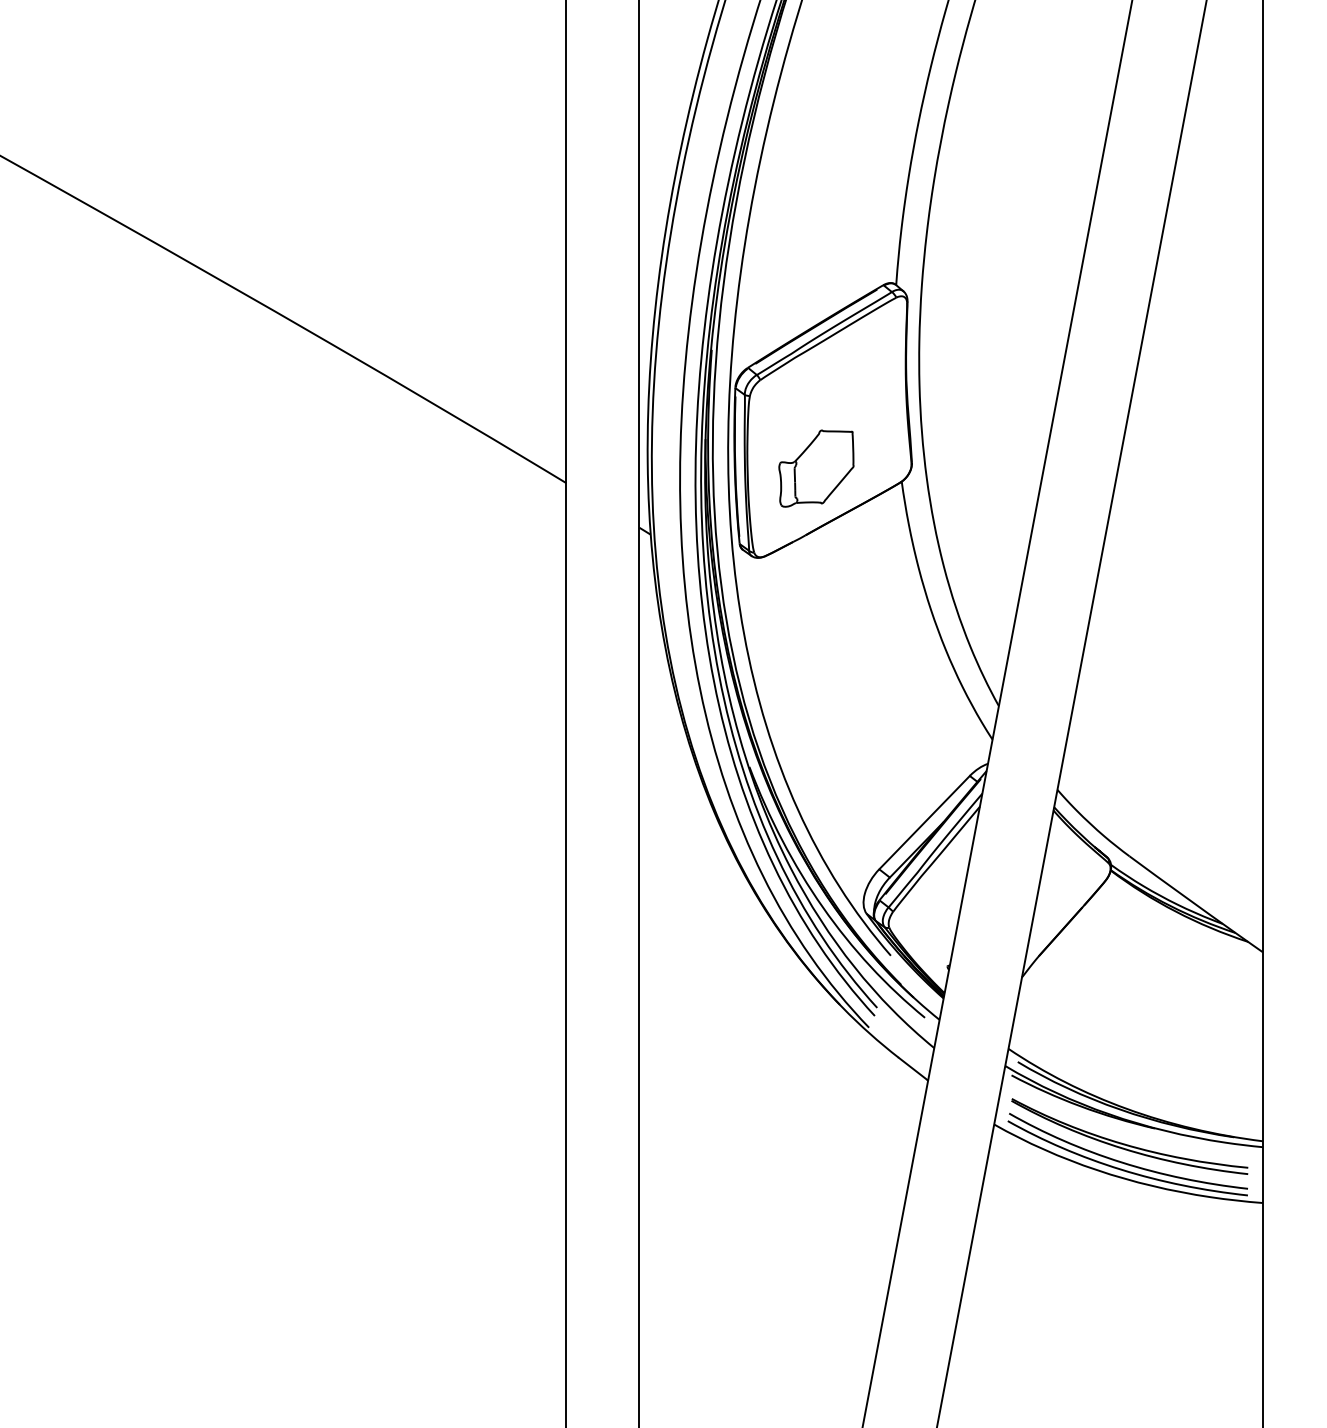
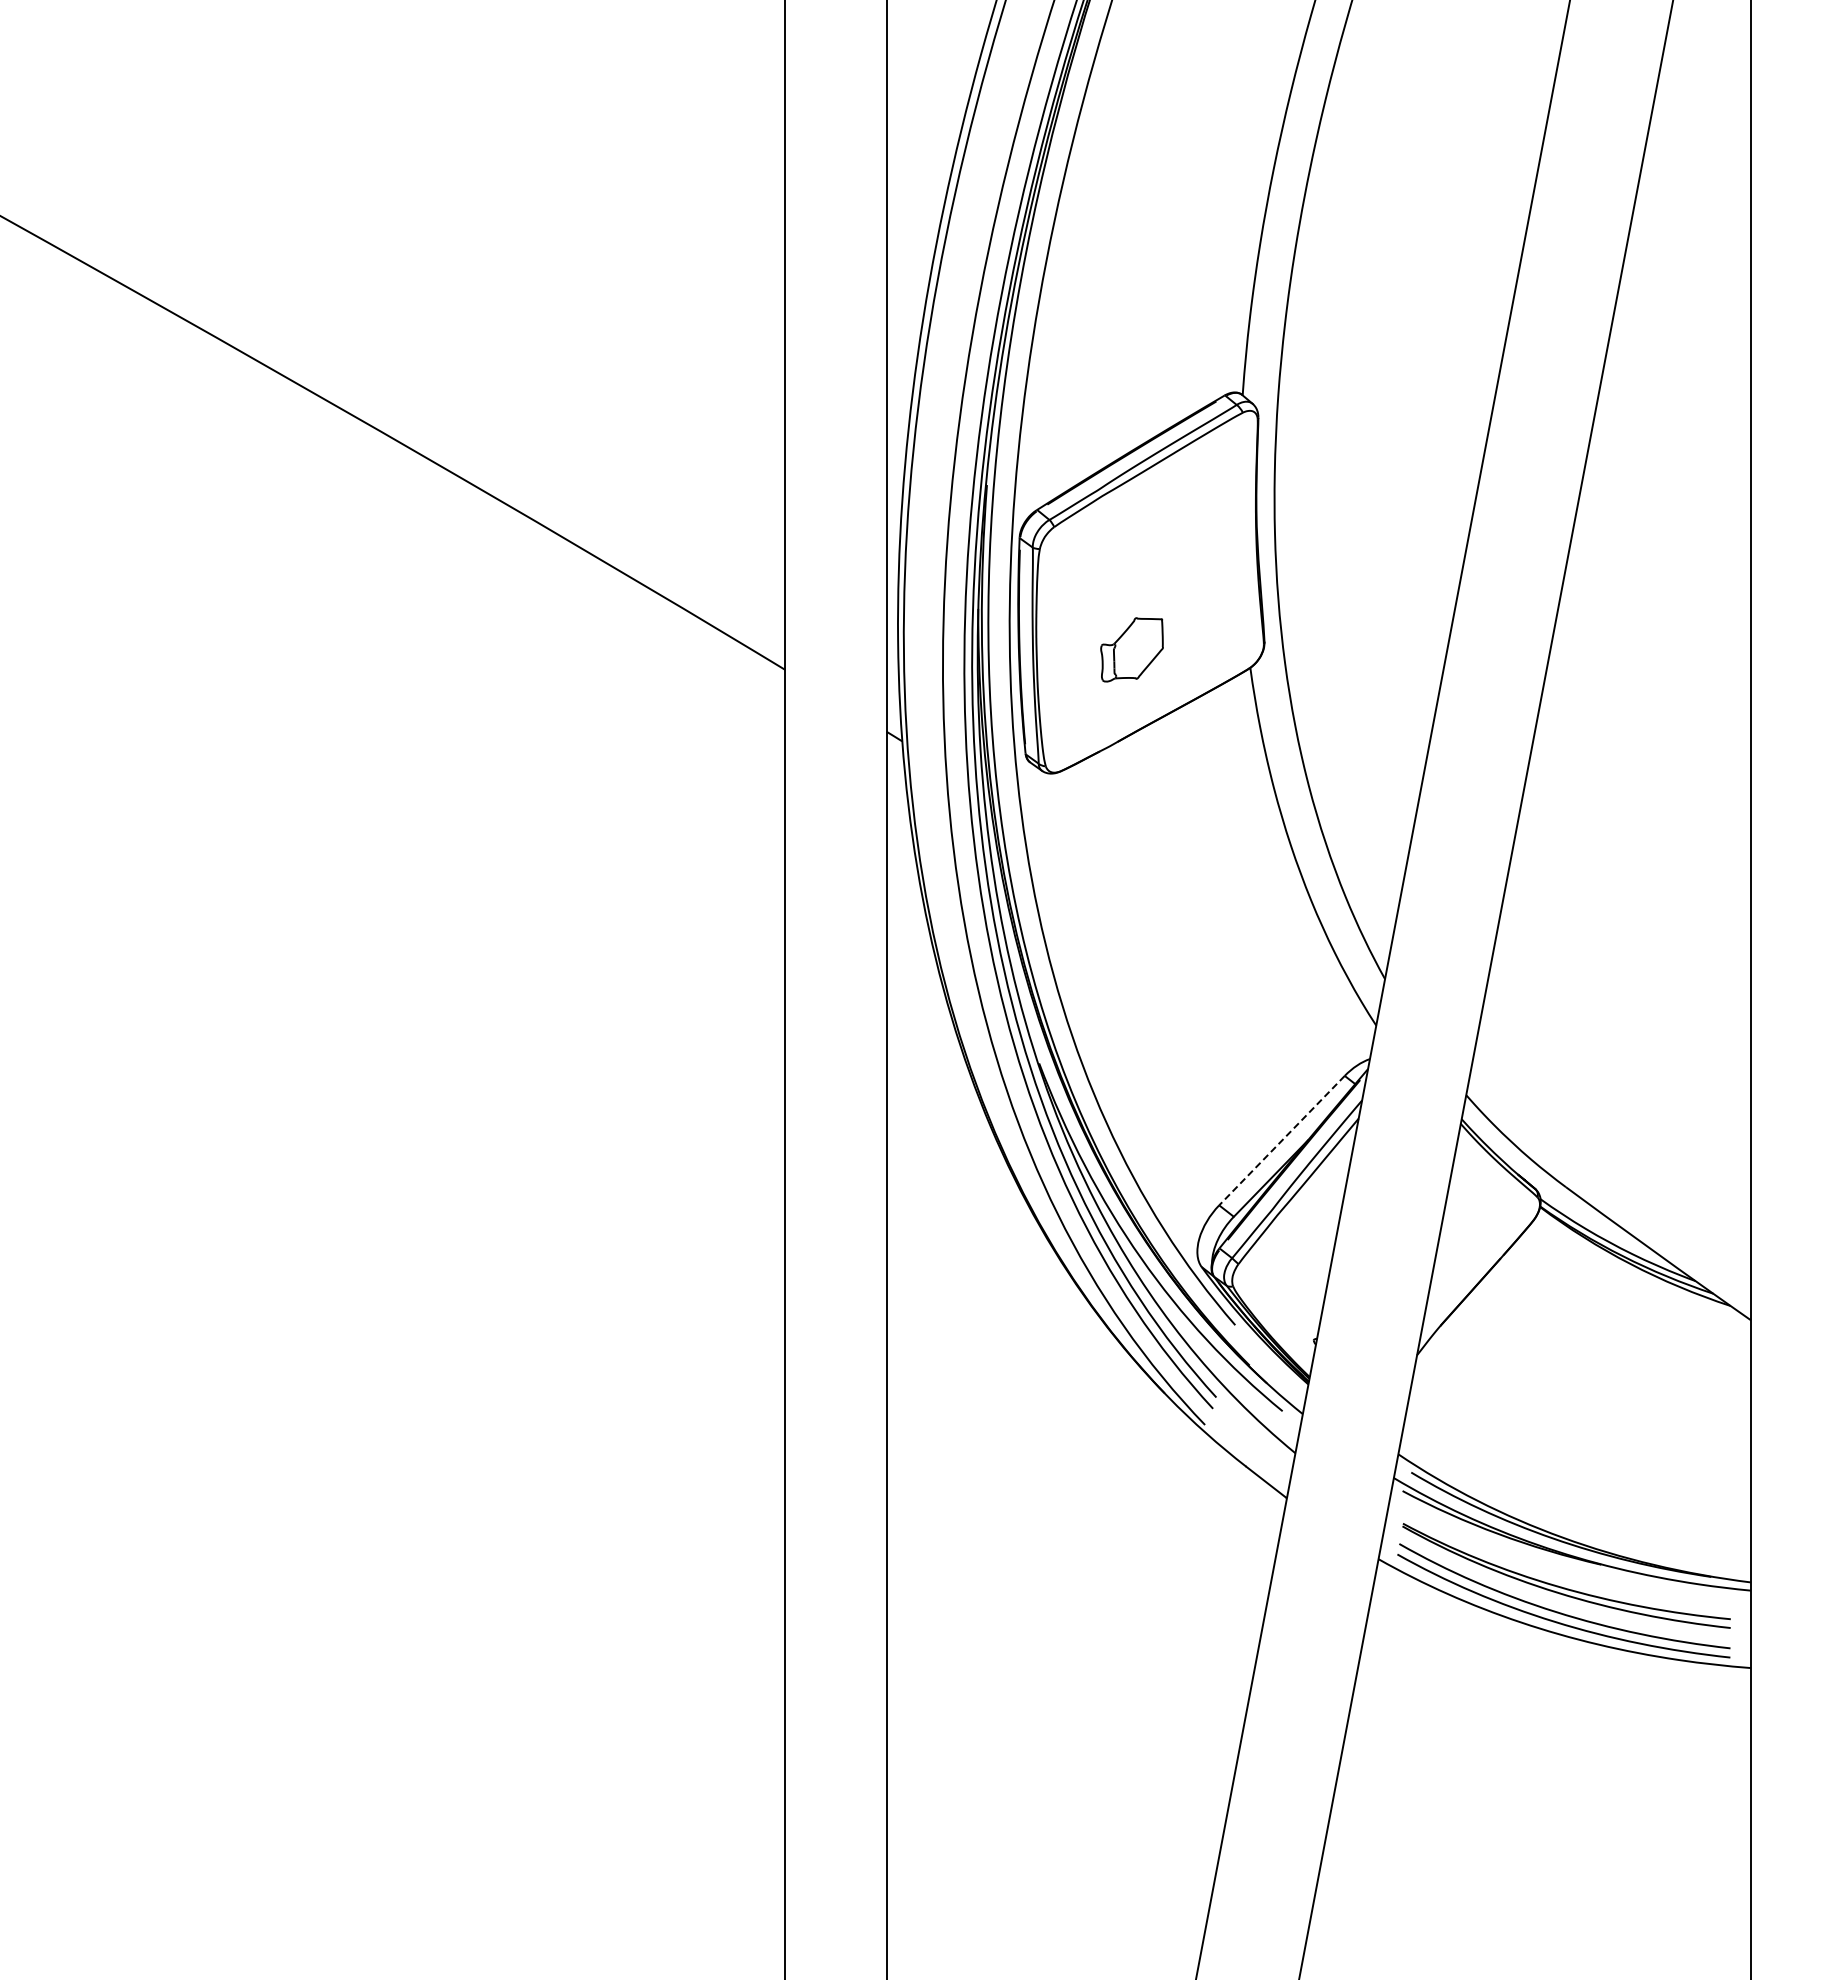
part: (816, 468) -> (1131, 649), size x0.6
line: (924, 823) -> (1281, 1141), solid -> dashed

